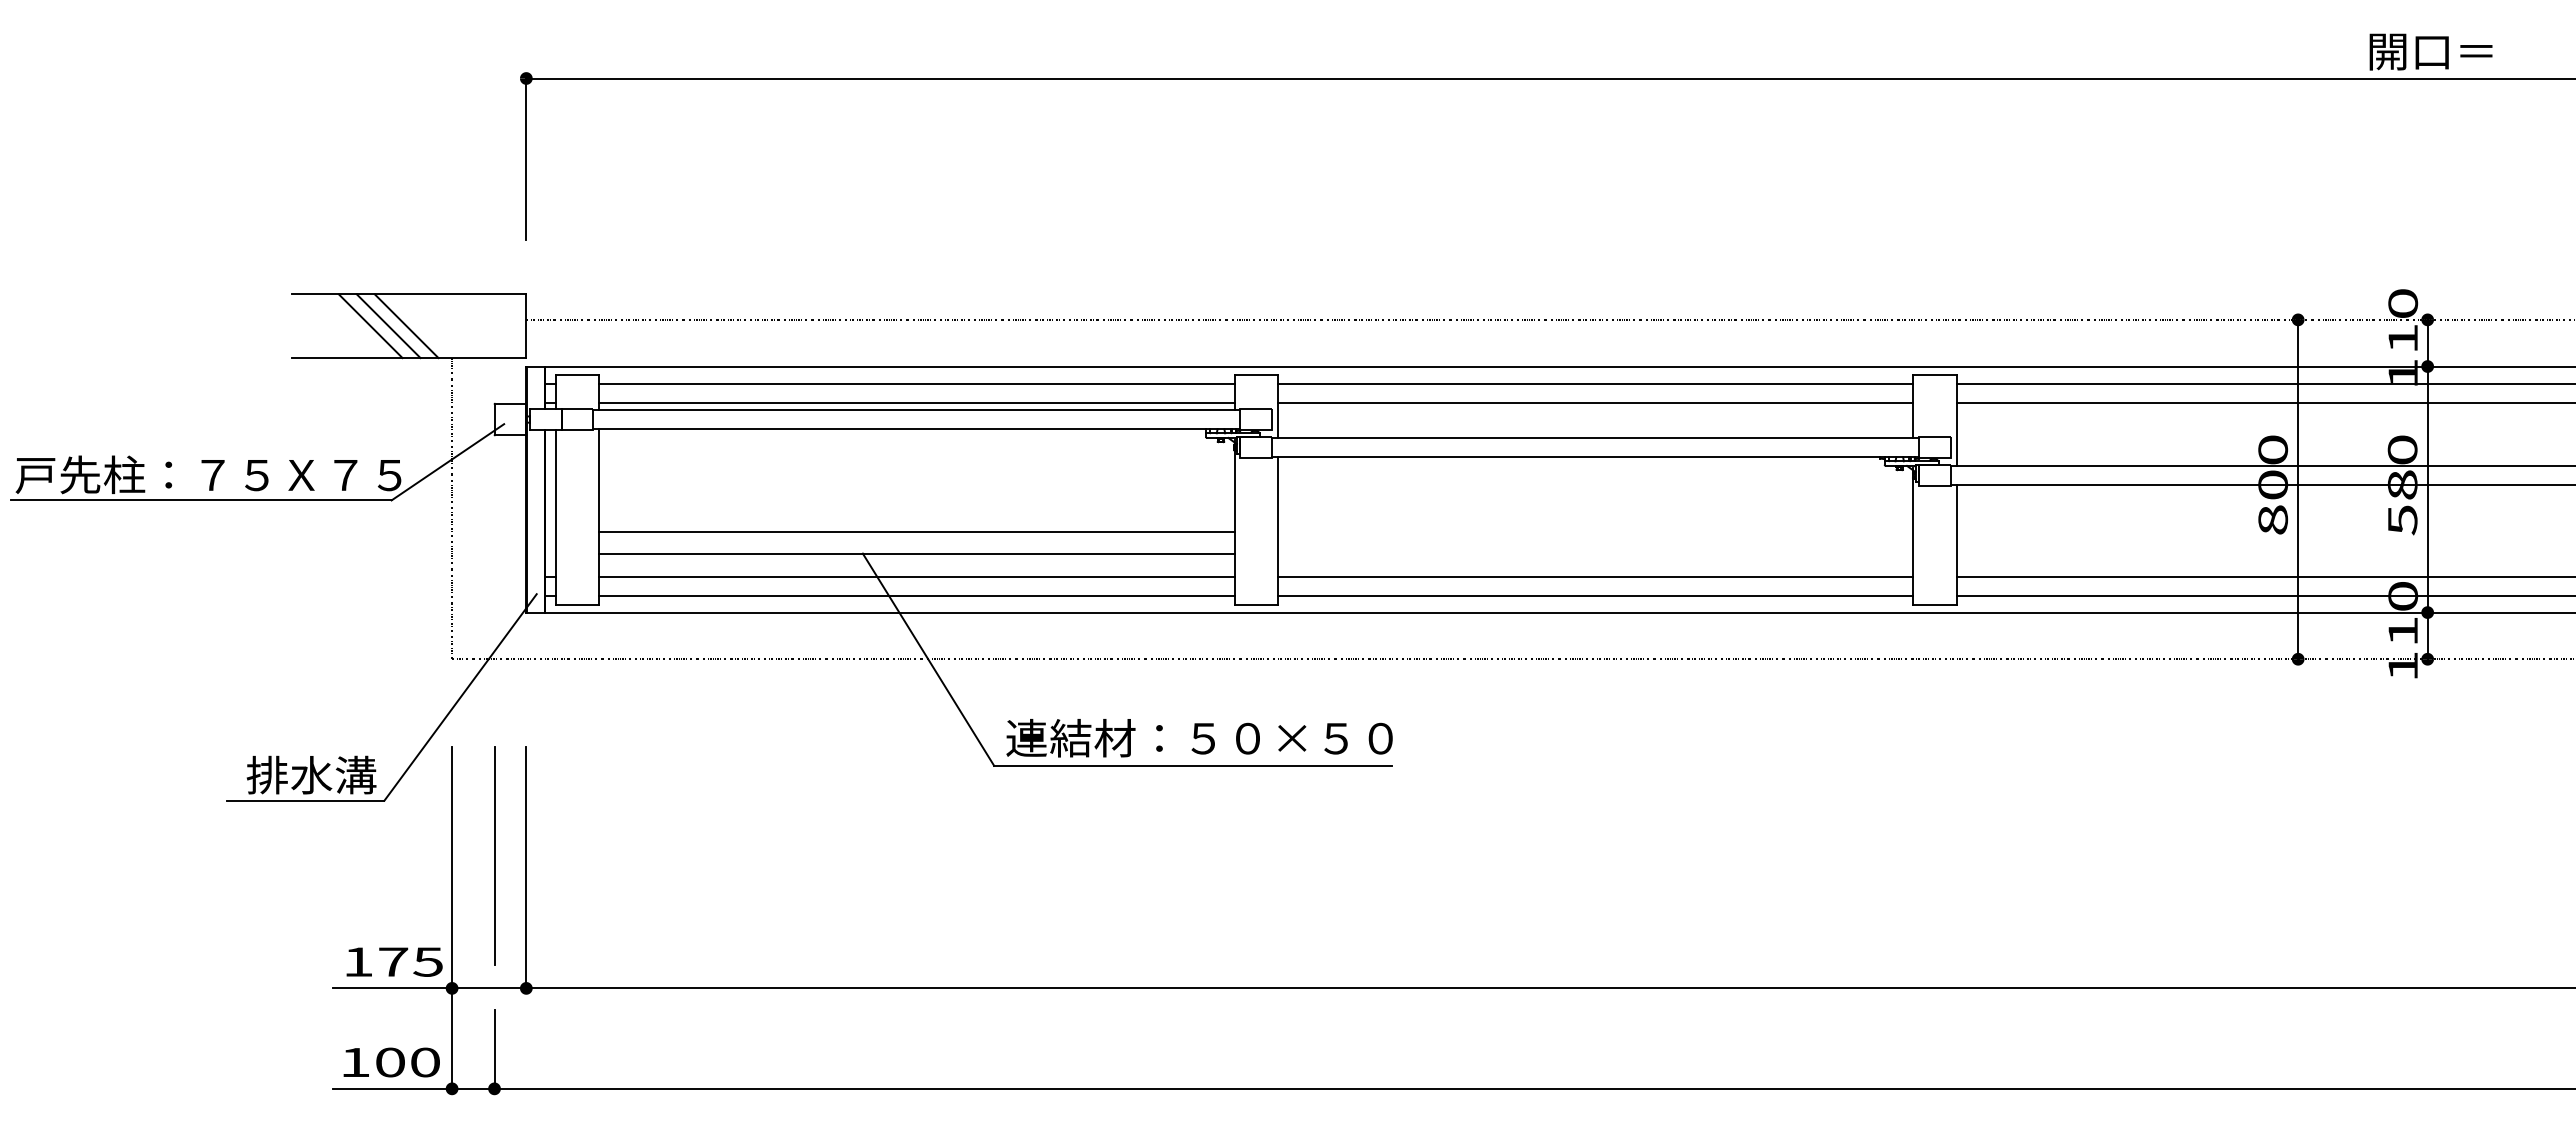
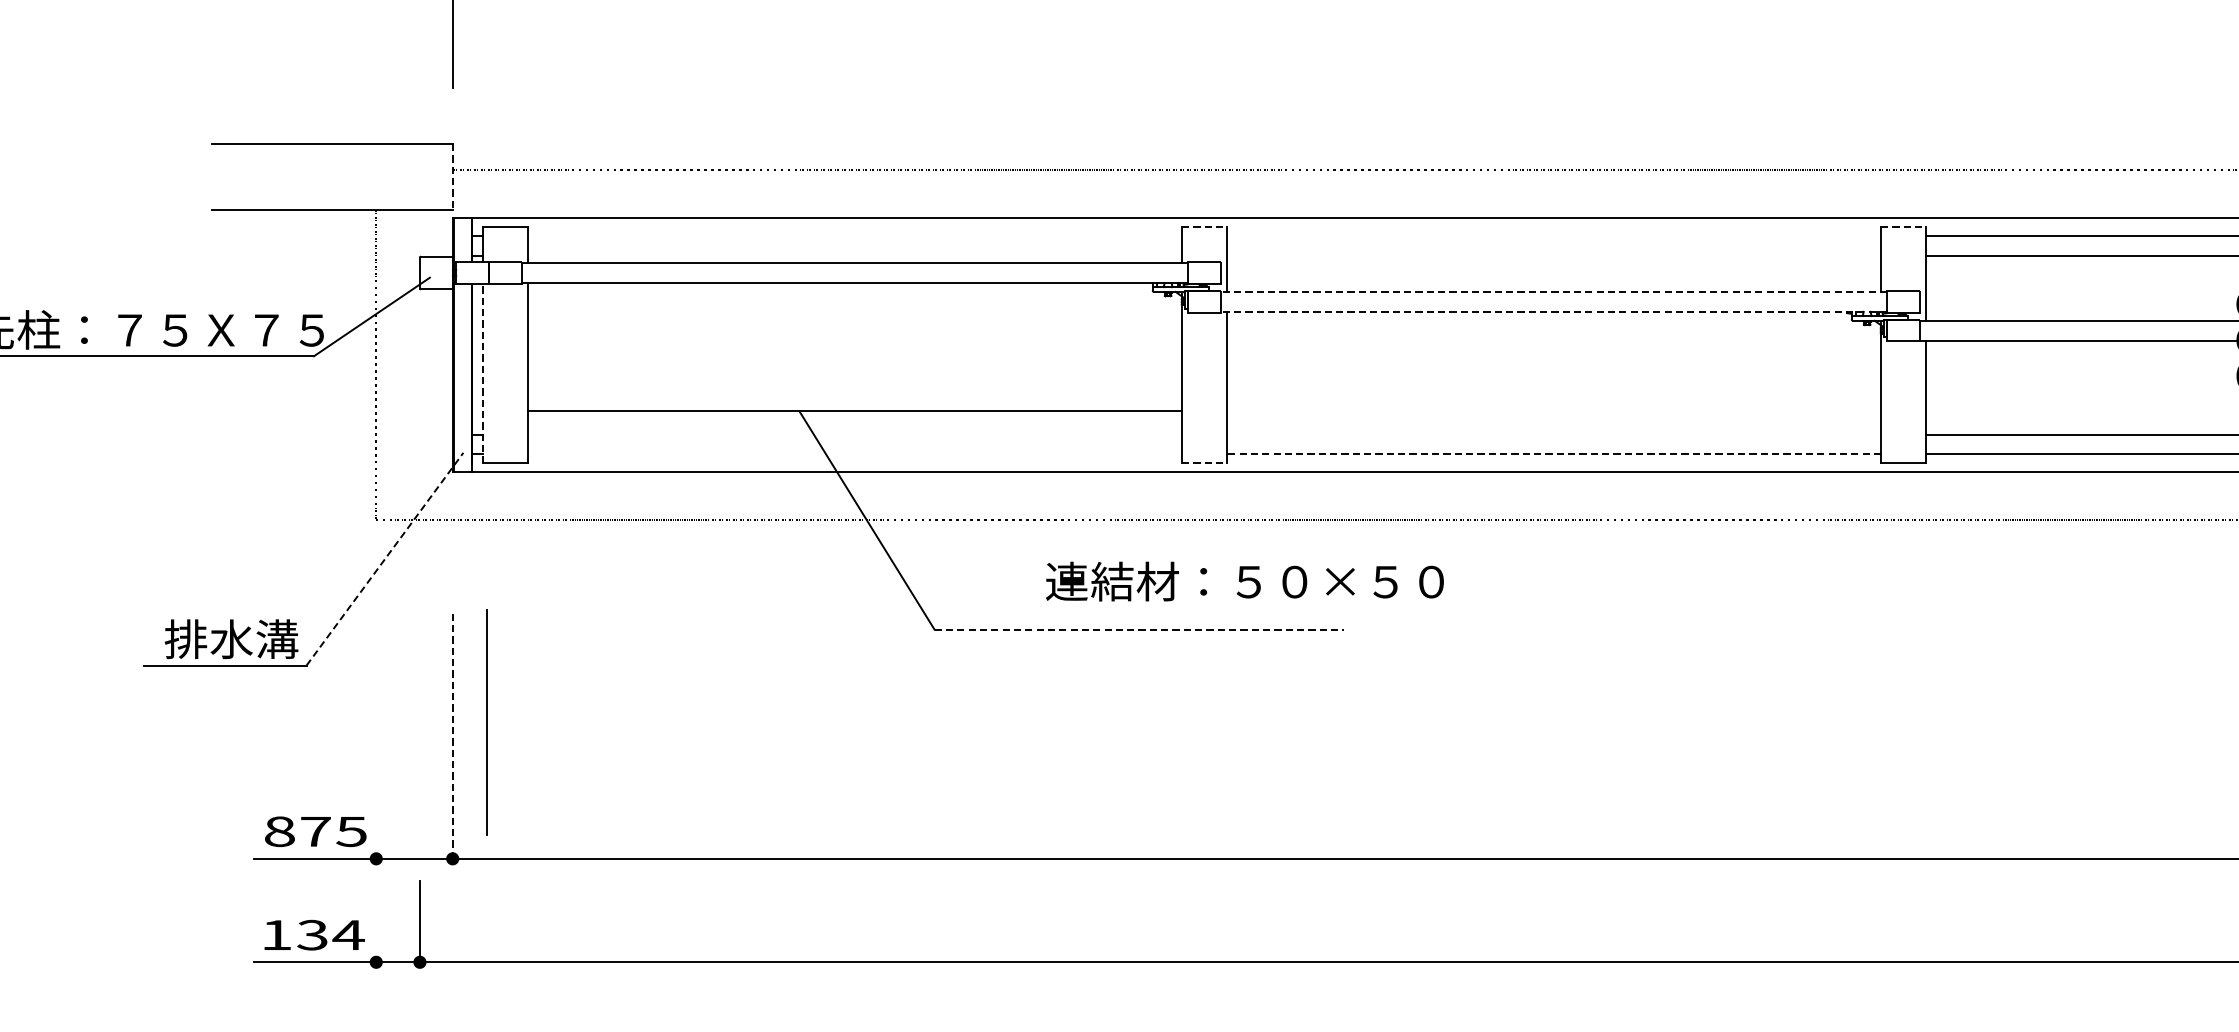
line: (370, 326) -> (292, 177), removed
line: (388, 326) -> (310, 177), removed
line: (406, 326) -> (329, 177), removed
line: (526, 326) -> (452, 177), solid -> dashed
line: (1256, 374) -> (1204, 226), solid -> dashed
line: (1934, 374) -> (1902, 226), solid -> dashed
line: (916, 383) -> (854, 235), removed
line: (1595, 383) -> (1553, 235), removed
line: (916, 402) -> (854, 255), removed
line: (1595, 402) -> (1553, 255), removed
line: (1595, 437) -> (1553, 291), solid -> dashed
line: (1595, 457) -> (1553, 312), solid -> dashed
line: (555, 516) -> (482, 372), solid -> dashed
line: (916, 532) -> (854, 389), removed
line: (916, 576) -> (854, 434), removed
line: (1595, 576) -> (1553, 434), removed
line: (916, 595) -> (854, 454), removed
line: (1595, 595) -> (1553, 454), solid -> dashed
line: (1256, 604) -> (1204, 463), solid -> dashed
line: (460, 697) -> (384, 559), solid -> dashed
text: (1199, 738) -> (1244, 581), moved
line: (1193, 765) -> (1139, 629), solid -> dashed
line: (494, 855) -> (486, 721), moved
line: (526, 867) -> (452, 734), solid -> dashed
line: (452, 917) -> (376, 785), removed
text: (358, 961) -> (279, 831), 175 -> 875
text: (408, 1062) -> (331, 935), 100 -> 134

